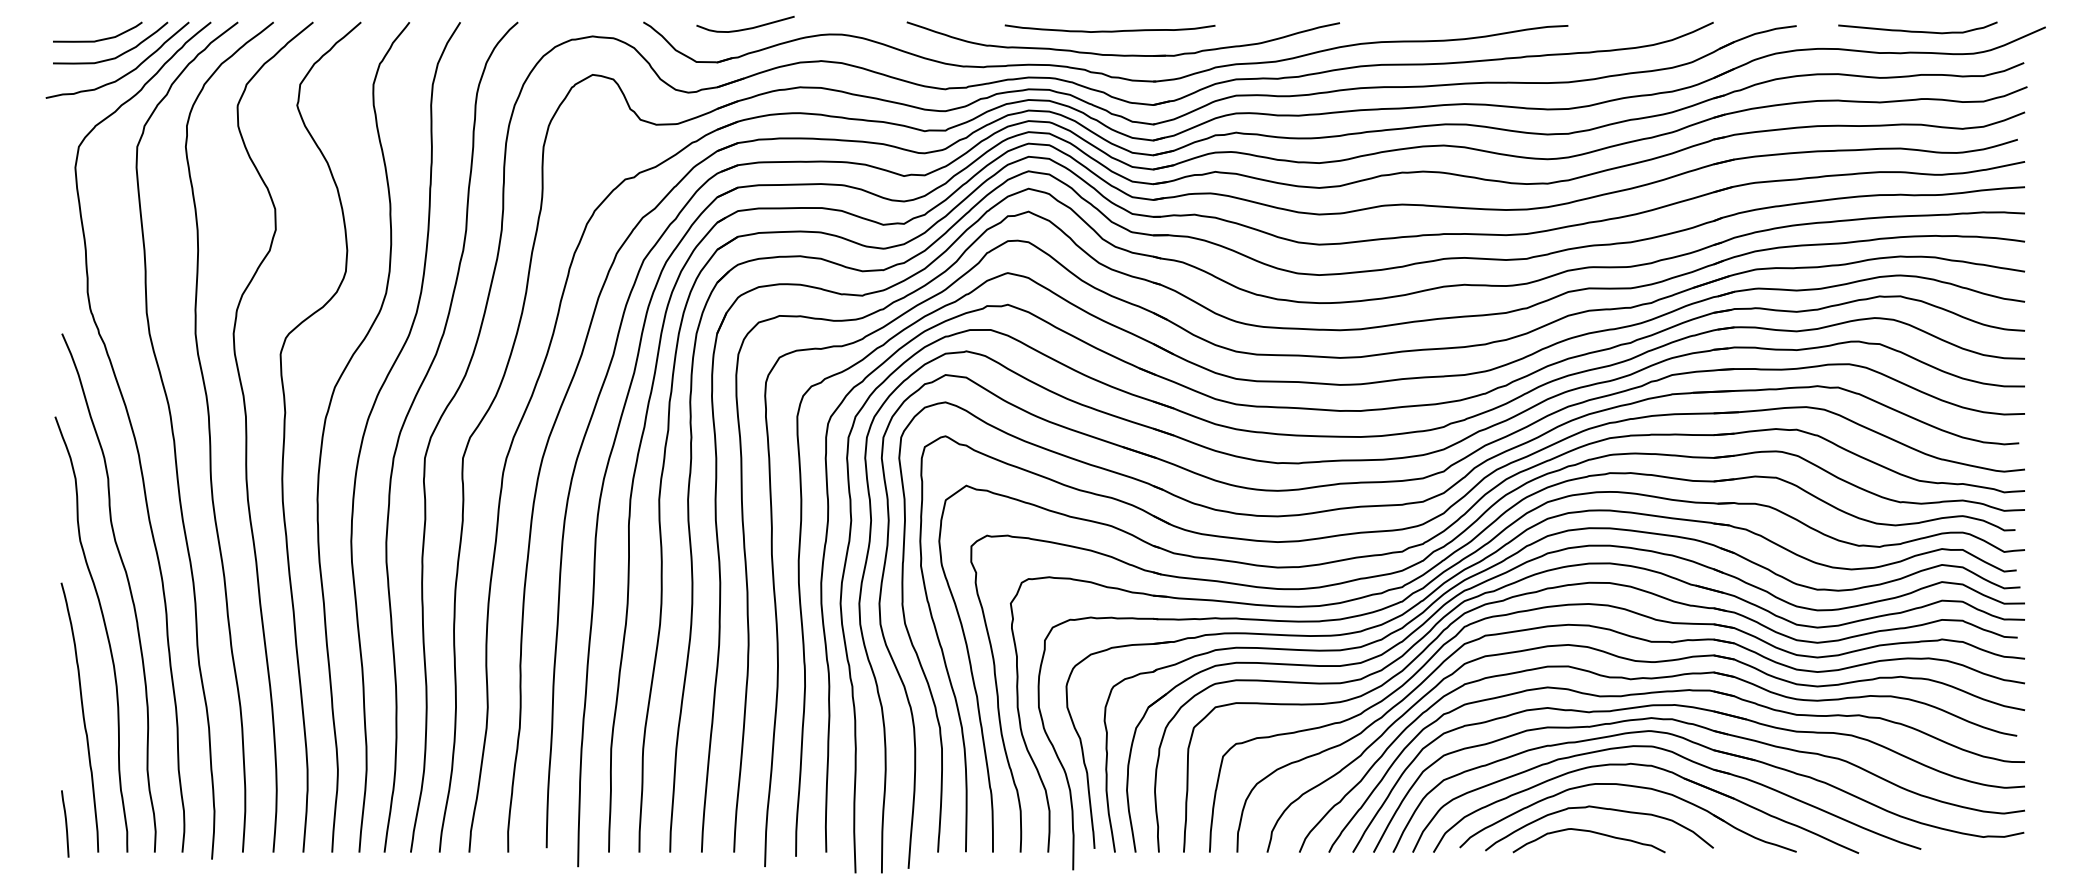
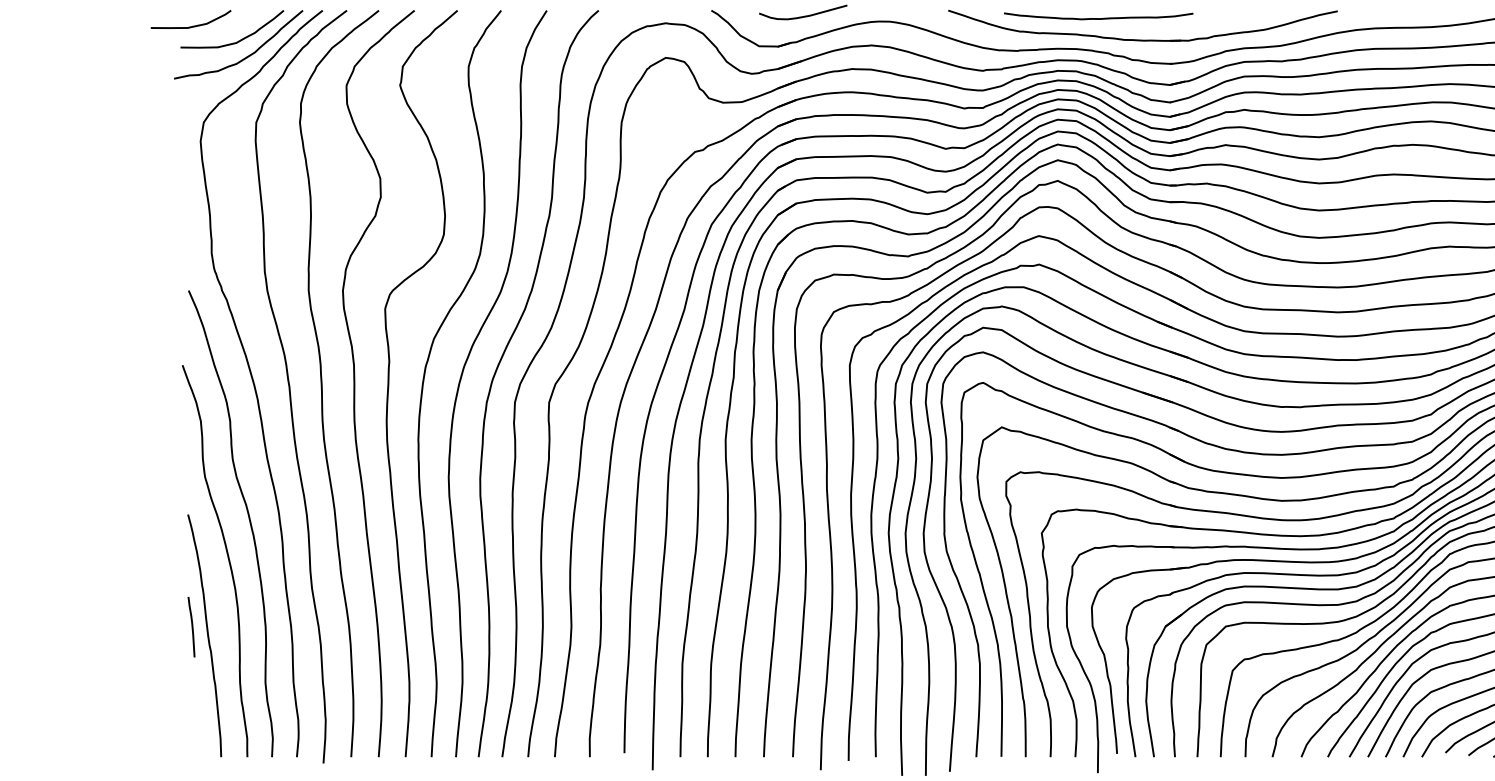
curve: (1109, 30) -> (1098, 17), moved
curve: (97, 39) -> (190, 26), moved
curve: (65, 823) -> (191, 626), moved

